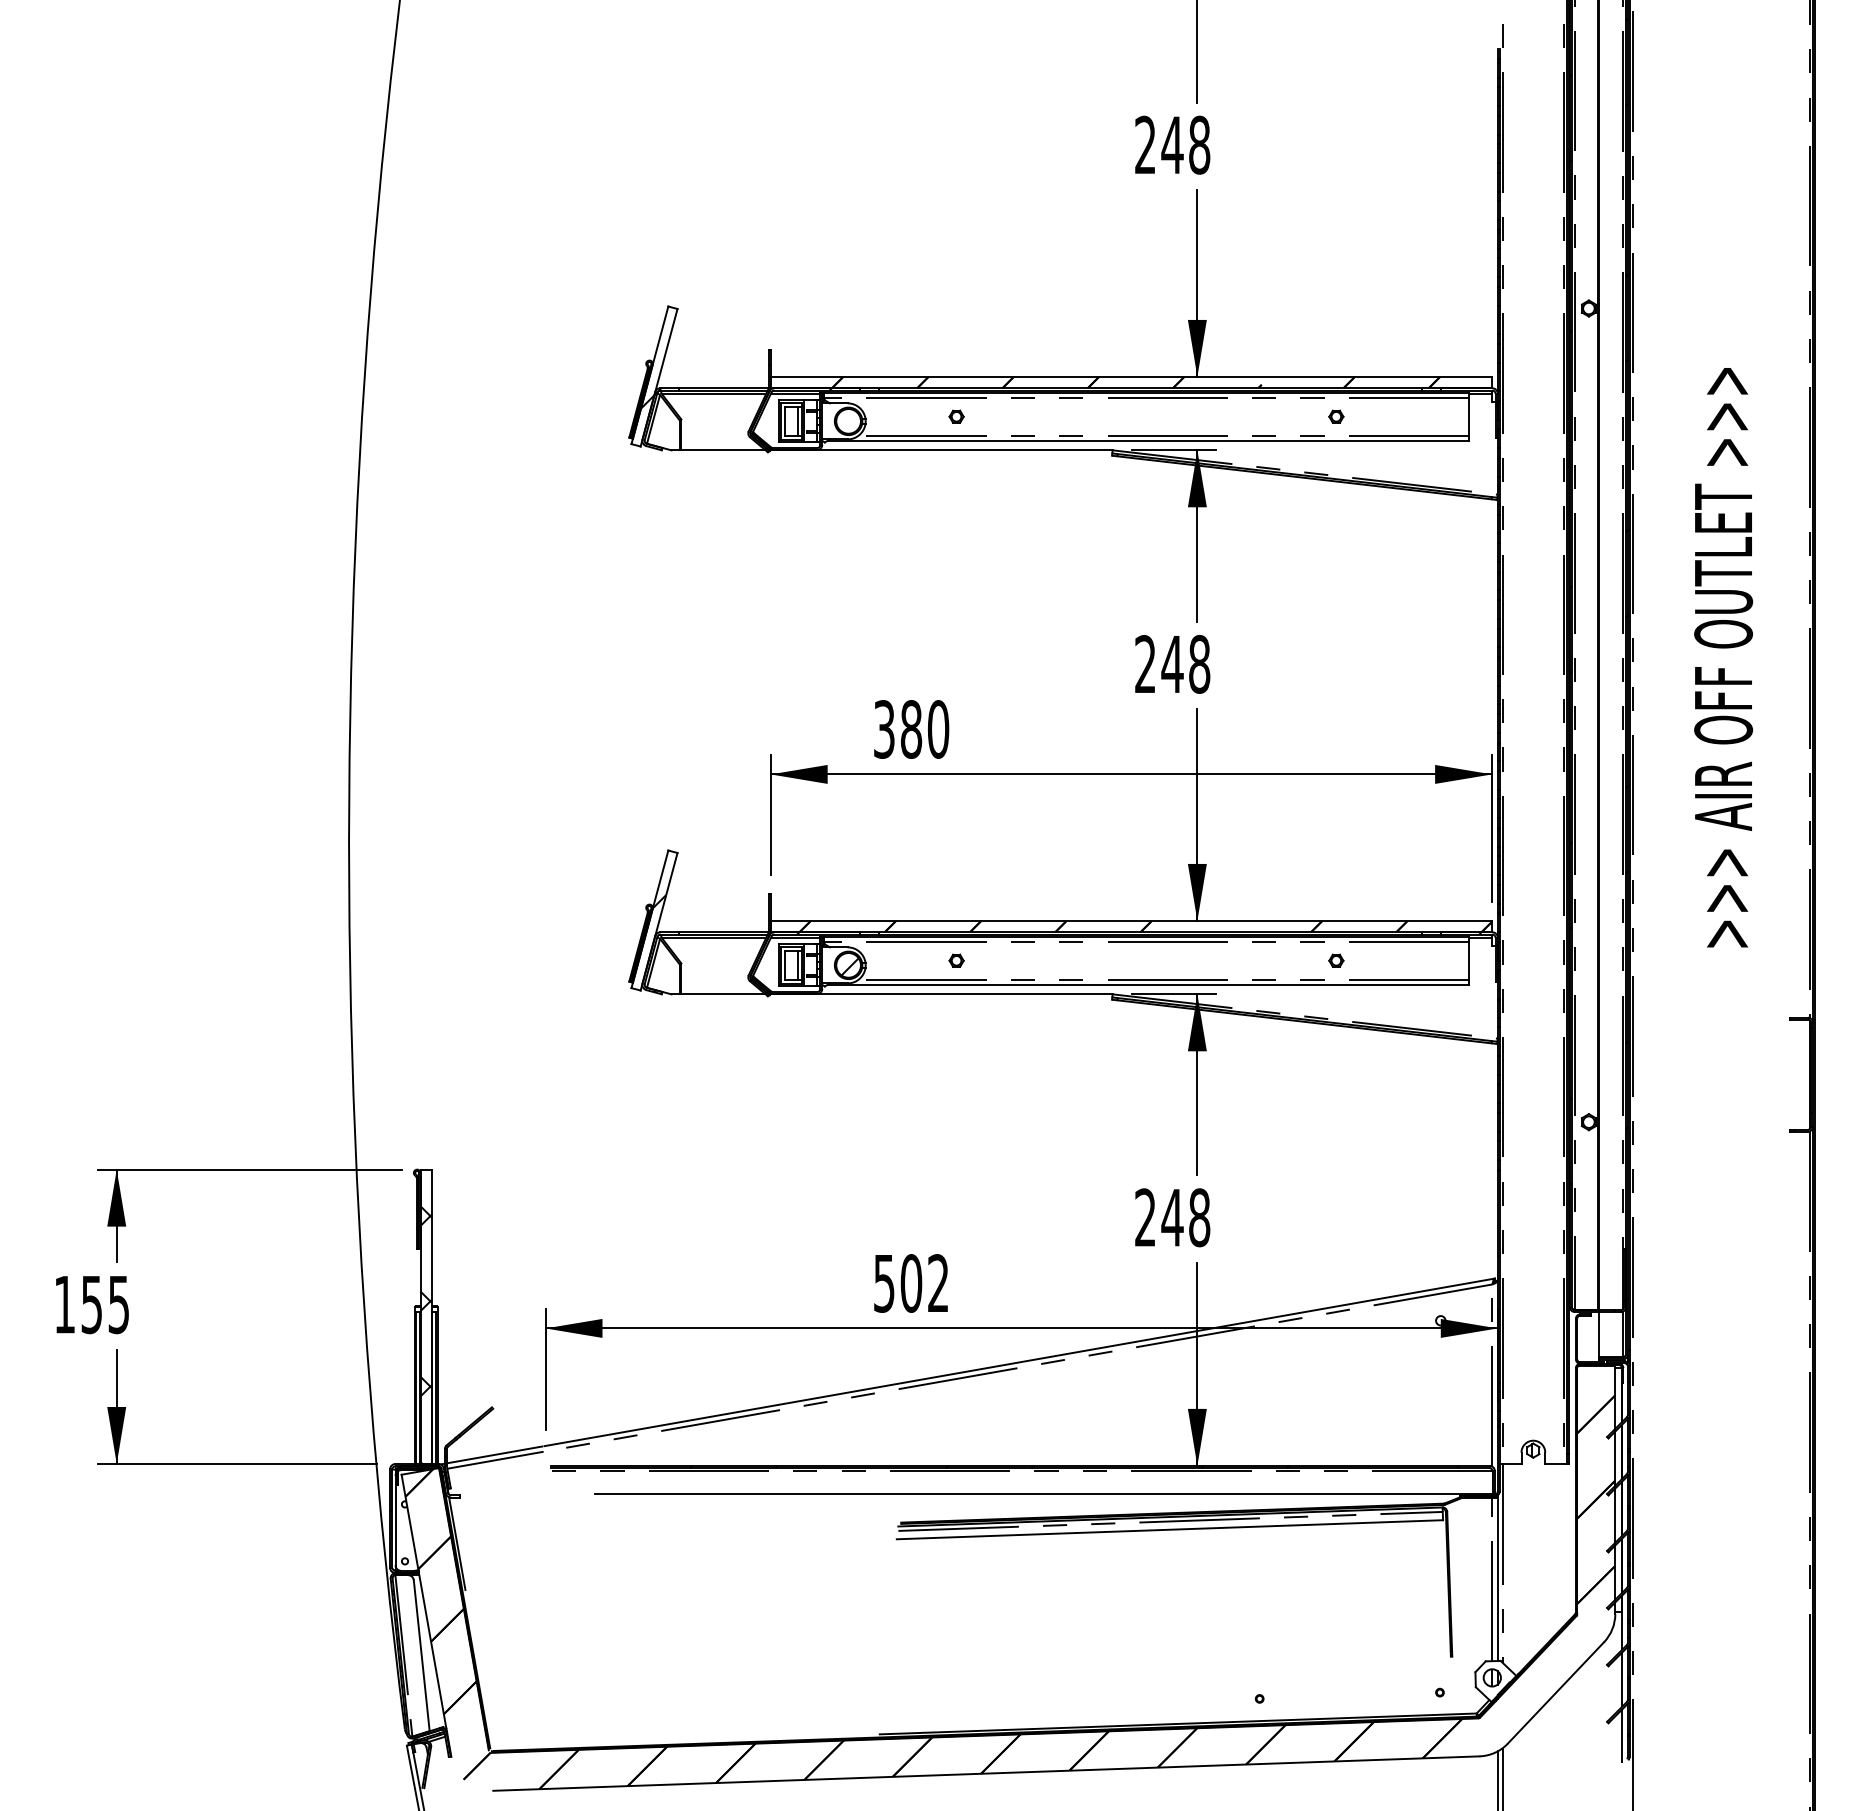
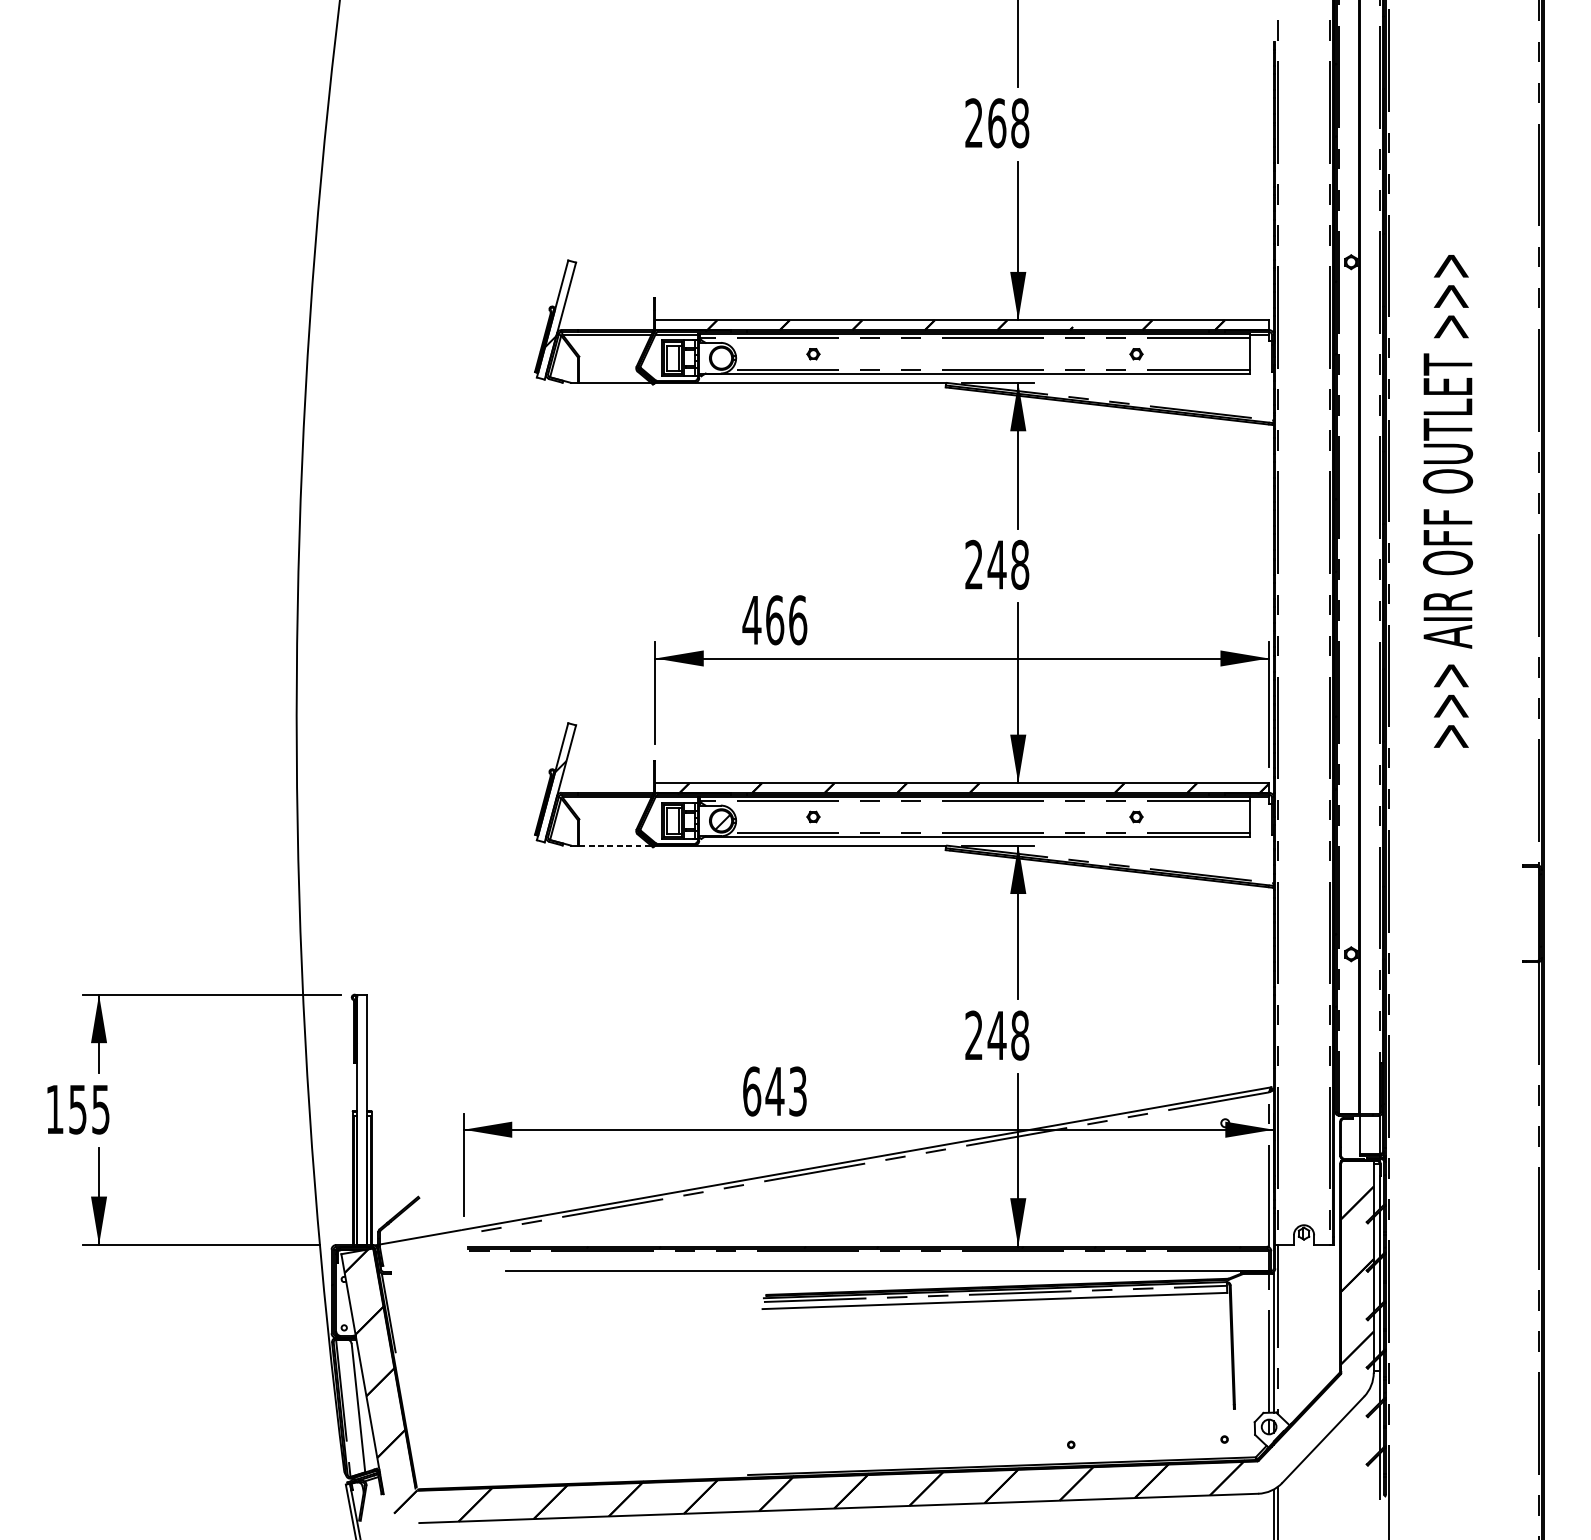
text: (1172, 144) -> (997, 122), 248 -> 268
text: (1723, 657) -> (1447, 501), moved
text: (911, 729) -> (775, 620), 380 -> 466
line: (724, 994) -> (616, 845), solid -> dashed
text: (911, 1283) -> (775, 1091), 502 -> 643
hatch: (425, 1334) -> (361, 1134), removed
line: (495, 1459) -> (421, 1241), removed

